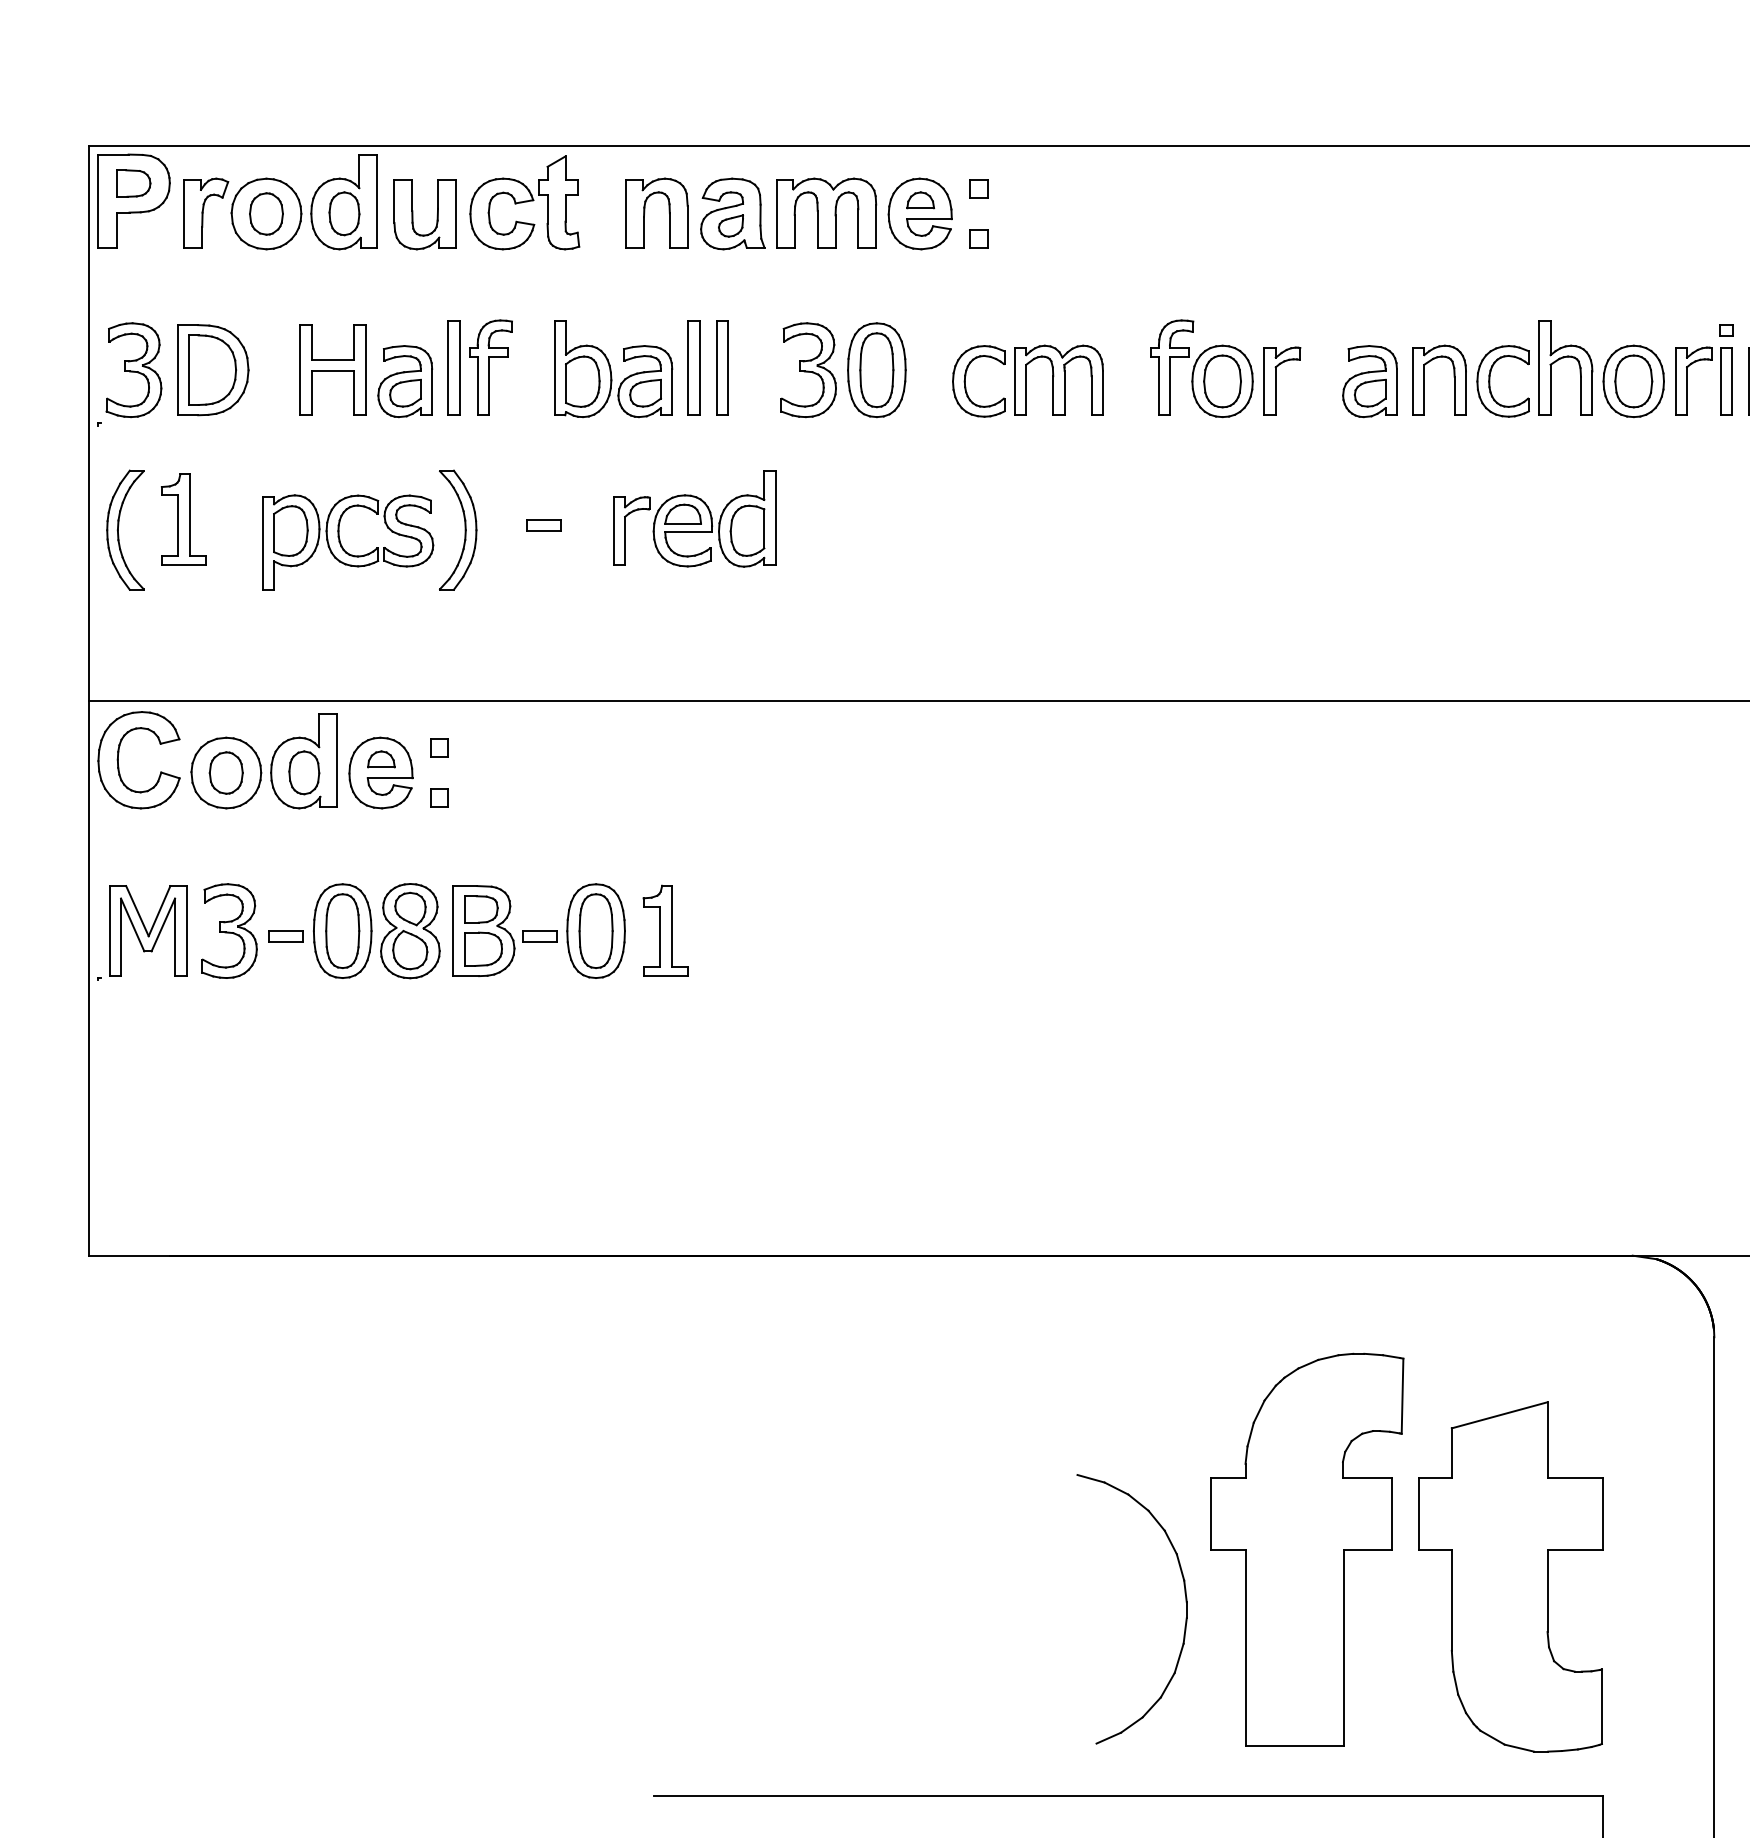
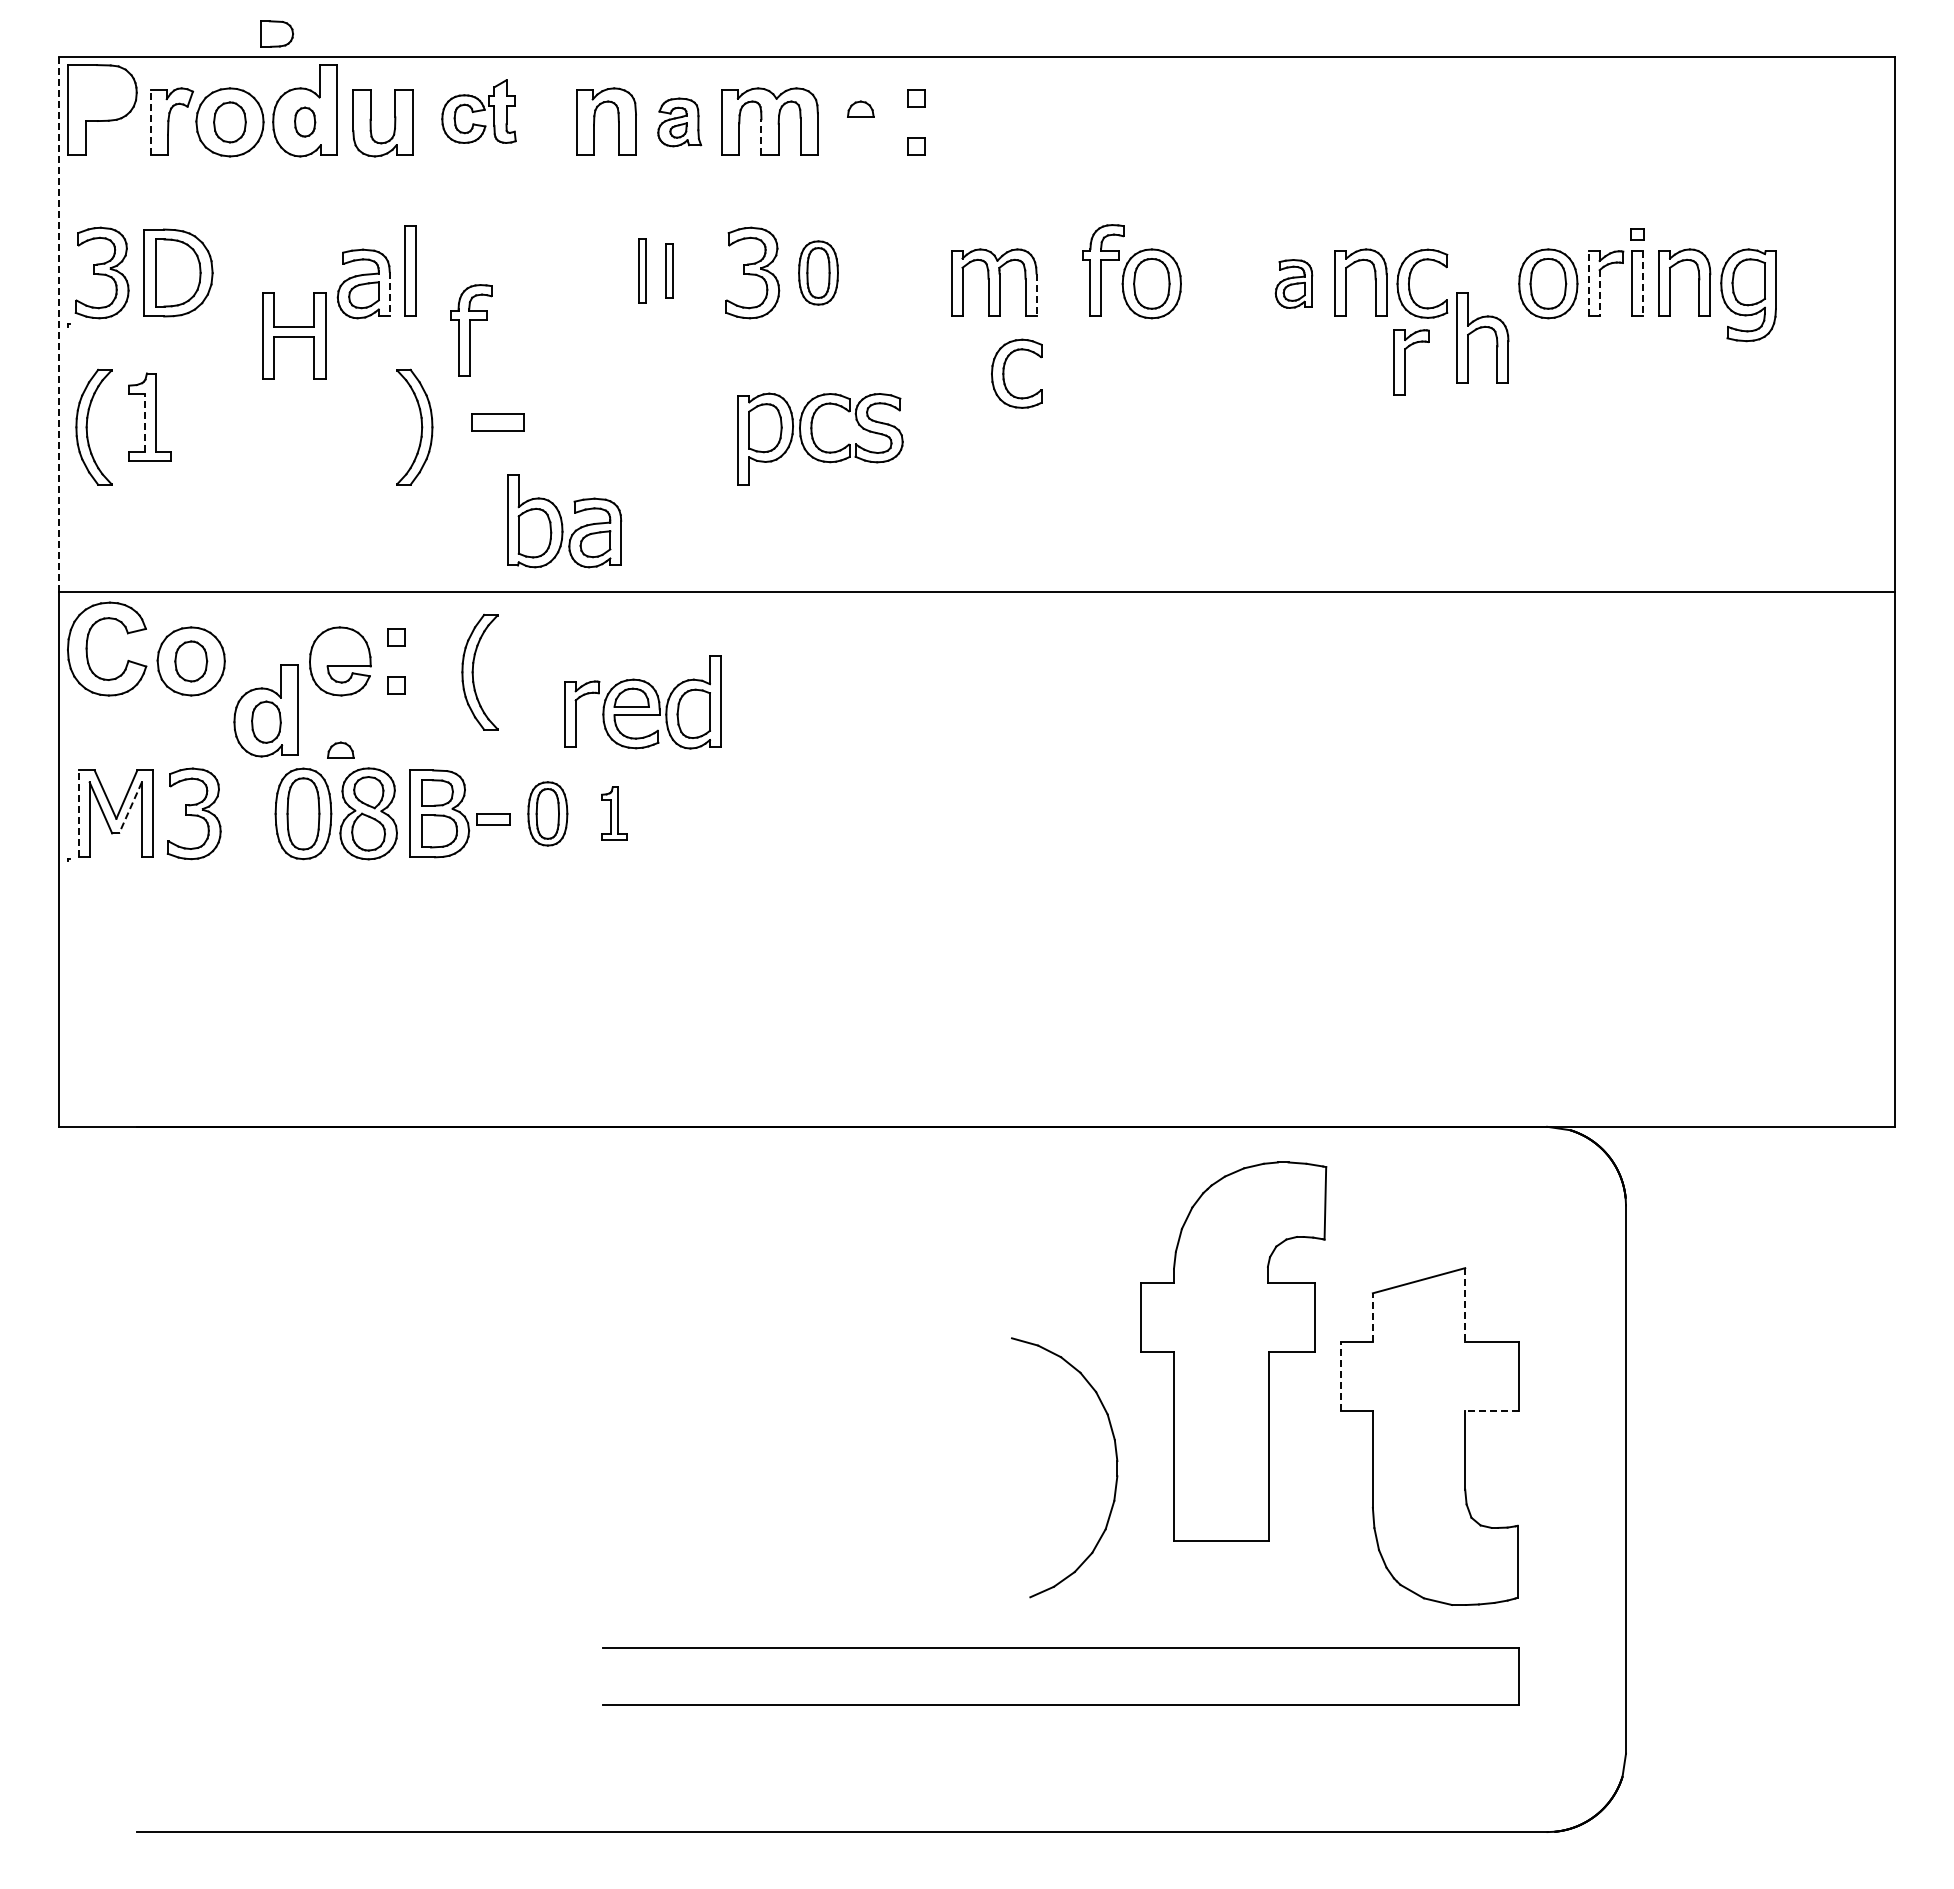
part: (133, 182) -> (276, 33), moved
part: (524, 202) -> (478, 111), size x0.7
part: (343, 213) -> (304, 121), size x0.7
line: (184, 214) -> (150, 122), solid -> dashed
part: (732, 214) -> (679, 122), size x0.7
part: (920, 214) -> (860, 122), removed
line: (817, 229) -> (761, 137), solid -> dashed
part: (1561, 359) -> (1478, 329), moved
part: (491, 367) -> (471, 330), moved
part: (694, 367) -> (642, 270), size x0.7
part: (722, 367) -> (669, 270), size x0.6
part: (333, 369) -> (294, 335), moved
part: (613, 369) -> (564, 521), moved
part: (876, 369) -> (818, 272), size x0.7
part: (966, 381) -> (1004, 373), moved
part: (1282, 381) -> (1411, 362), moved
part: (1369, 381) -> (1293, 283), size x0.7
line: (1675, 381) -> (1588, 283), solid -> dashed
line: (1731, 381) -> (1642, 283), solid -> dashed
line: (1686, 391) -> (1599, 293), solid -> dashed
line: (431, 392) -> (389, 294), solid -> dashed
line: (1102, 393) -> (1036, 295), solid -> dashed
line: (88, 422) -> (58, 323), solid -> dashed
part: (694, 519) -> (642, 702), moved
line: (177, 525) -> (144, 422), solid -> dashed
part: (543, 525) -> (497, 422), size x1.6
part: (341, 543) -> (814, 440), moved
part: (381, 758) -> (340, 749), moved
part: (303, 760) -> (265, 710), moved
part: (525, 784) -> (479, 672), added
line: (163, 924) -> (130, 807), solid -> dashed
line: (109, 930) -> (78, 813), solid -> dashed
part: (595, 930) -> (547, 813), size x0.7
part: (665, 930) -> (614, 813), size x0.6
part: (286, 936) -> (249, 819), removed
line: (1547, 1439) -> (1465, 1304), solid -> dashed
line: (1451, 1452) -> (1372, 1316), solid -> dashed
line: (1418, 1514) -> (1340, 1376), solid -> dashed
part: (1307, 1549) -> (1233, 1351), moved
line: (1574, 1549) -> (1491, 1410), solid -> dashed

